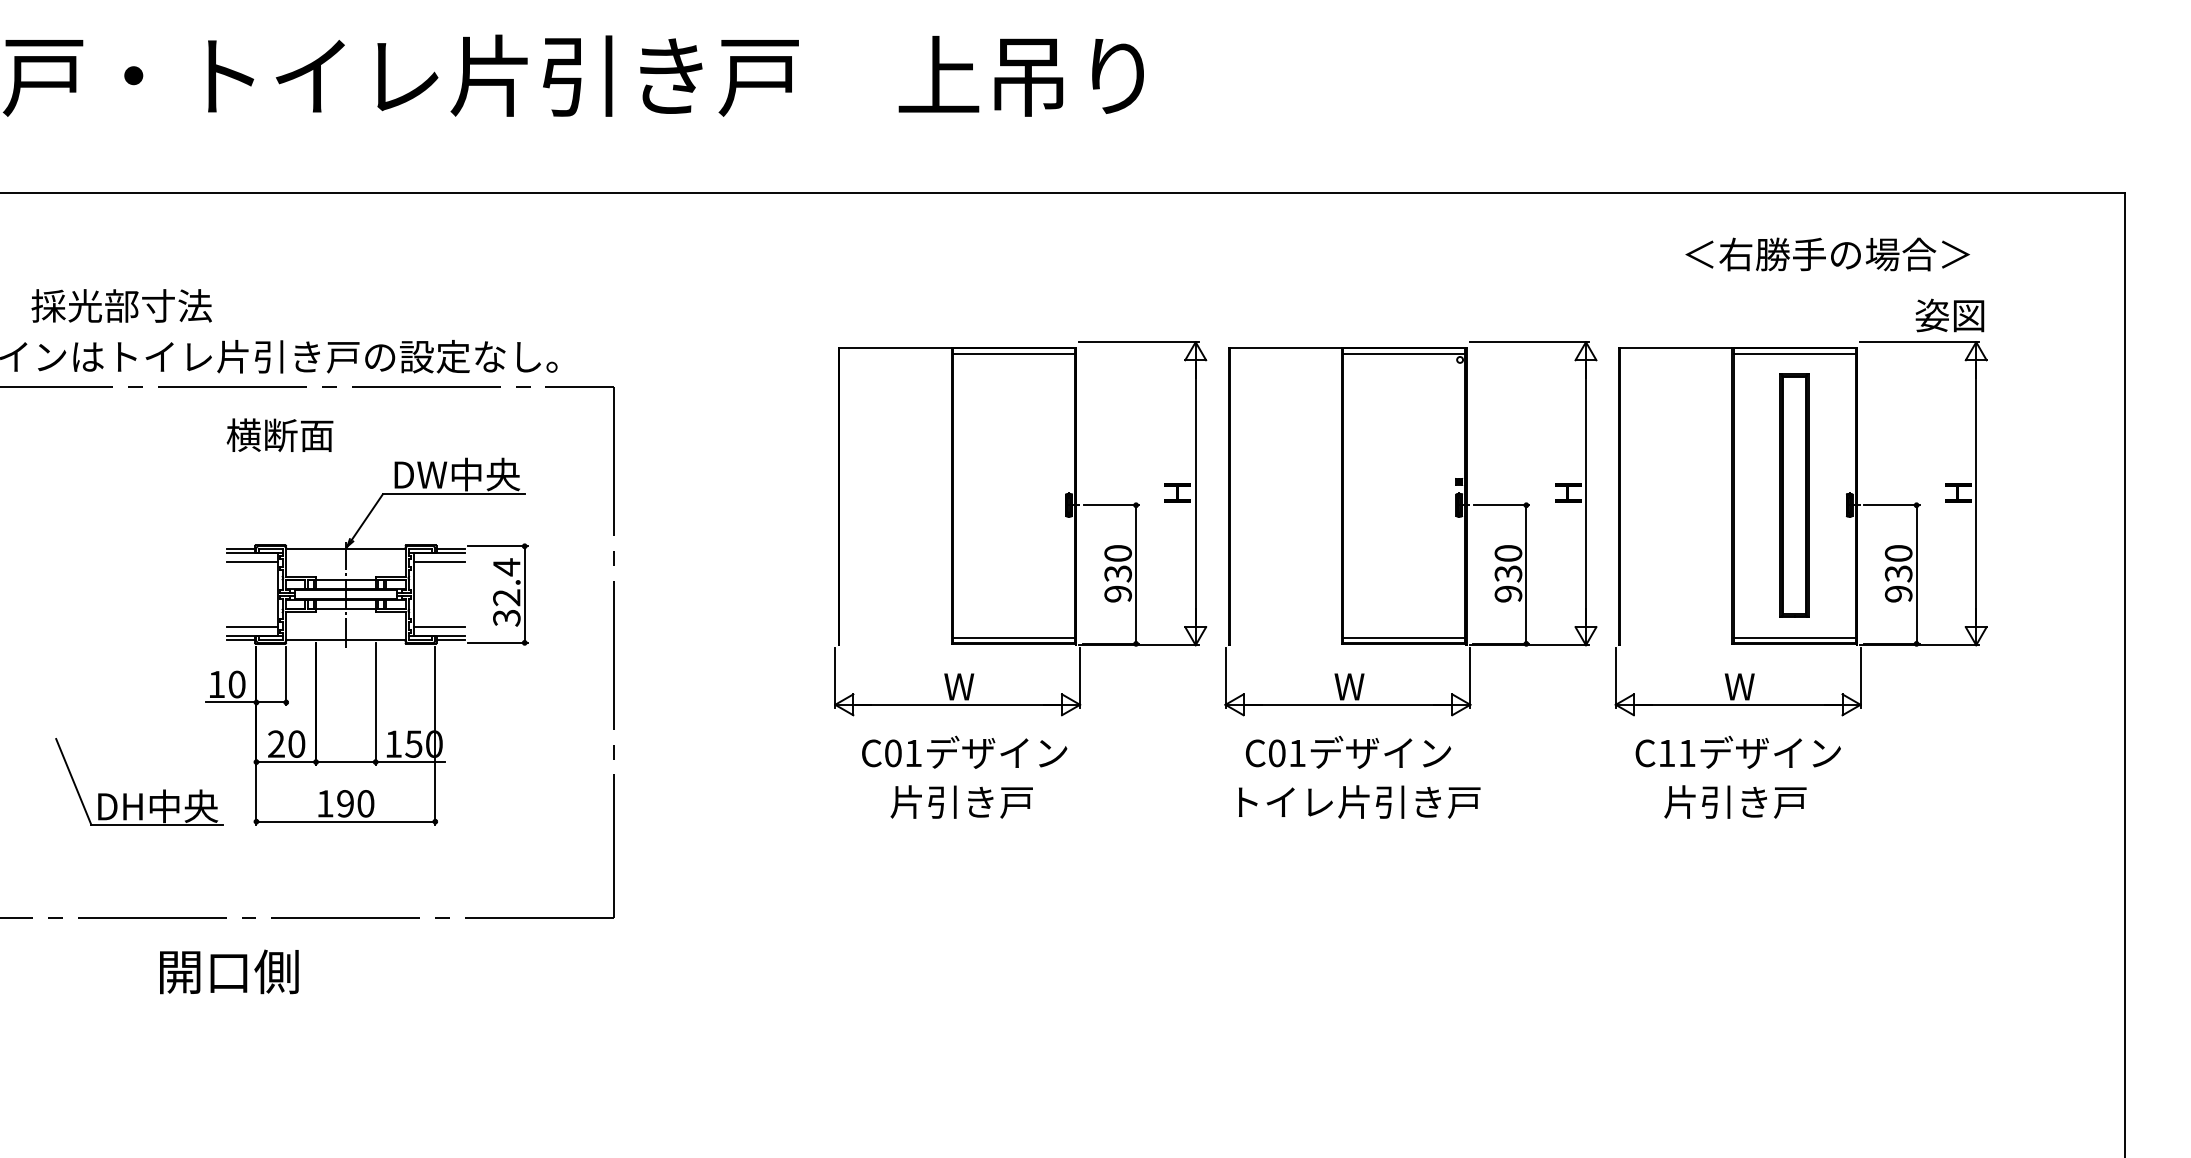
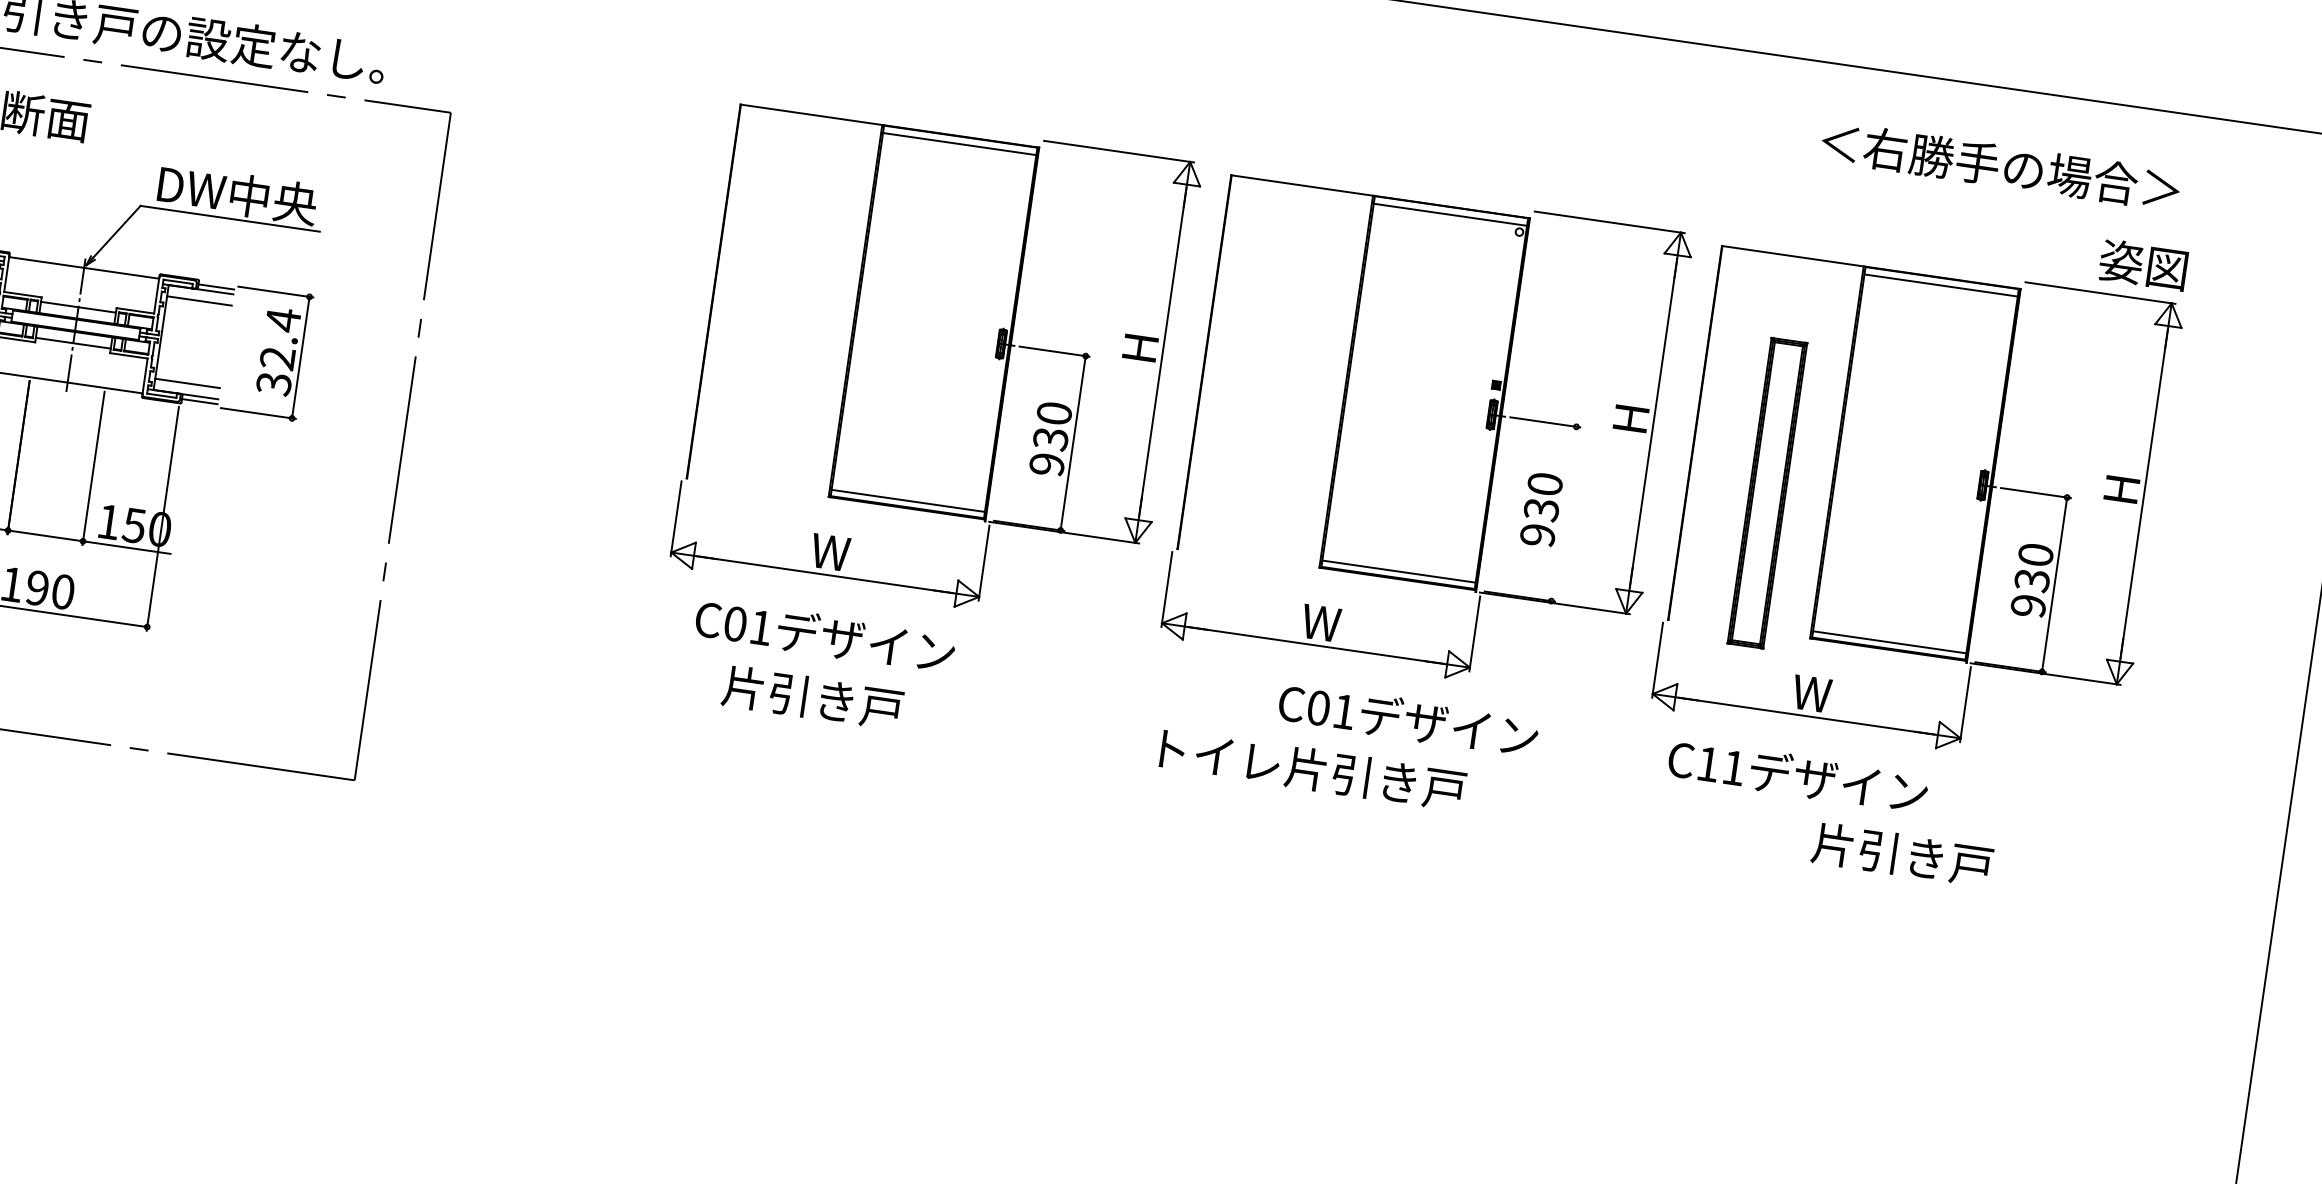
part: (1794, 495) -> (1767, 493), moved
line: (1526, 574) -> (1564, 513), removed
text: (1348, 751) -> (1408, 718), moved
text: (1735, 801) -> (1902, 854), moved

